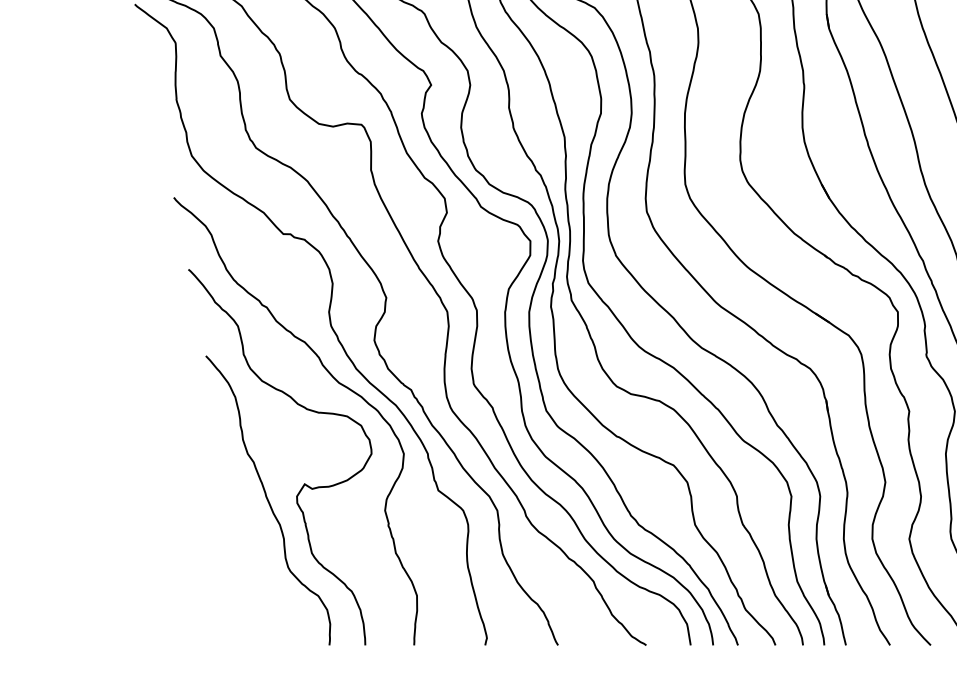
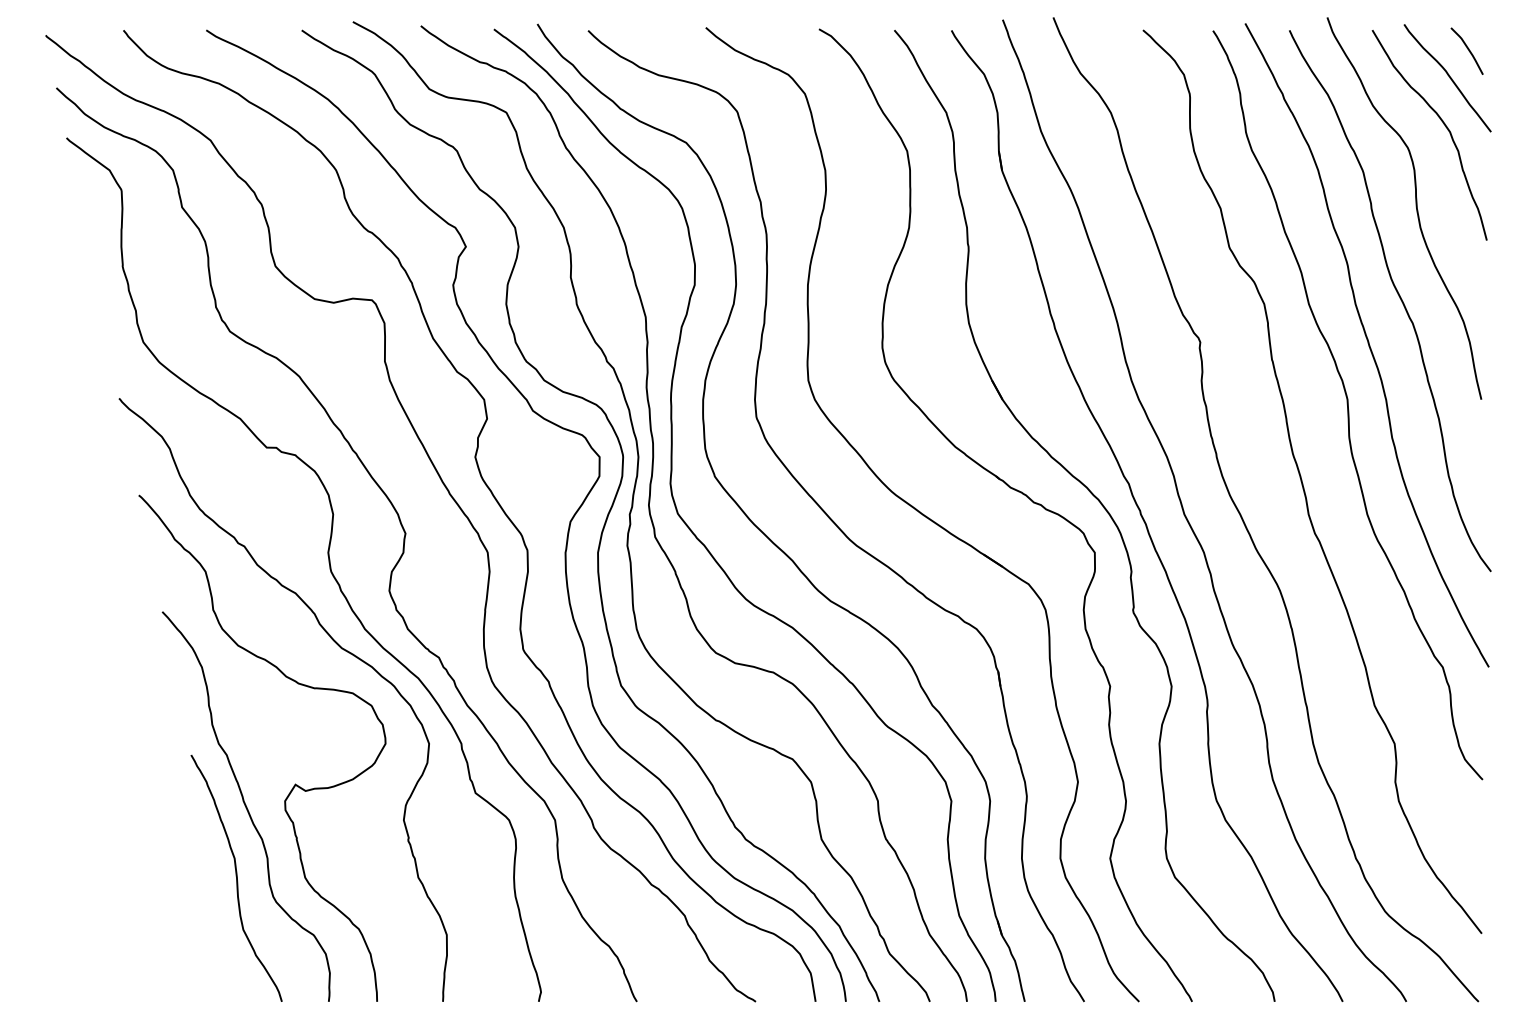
curve: (260, 553) -> (236, 878), added

